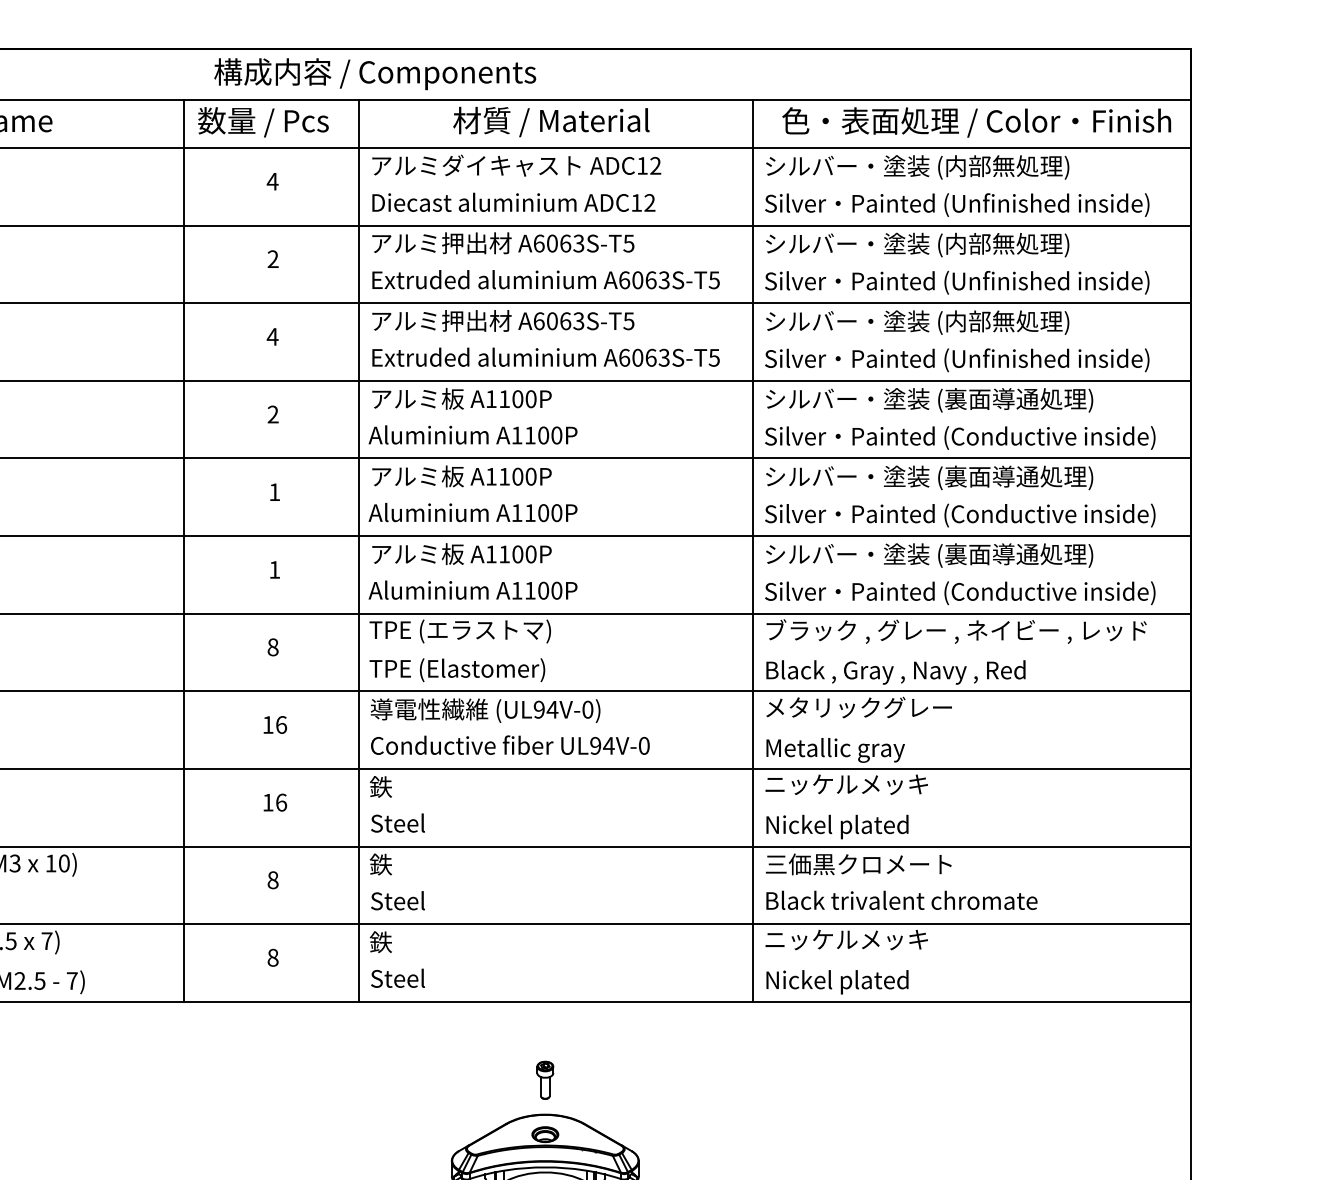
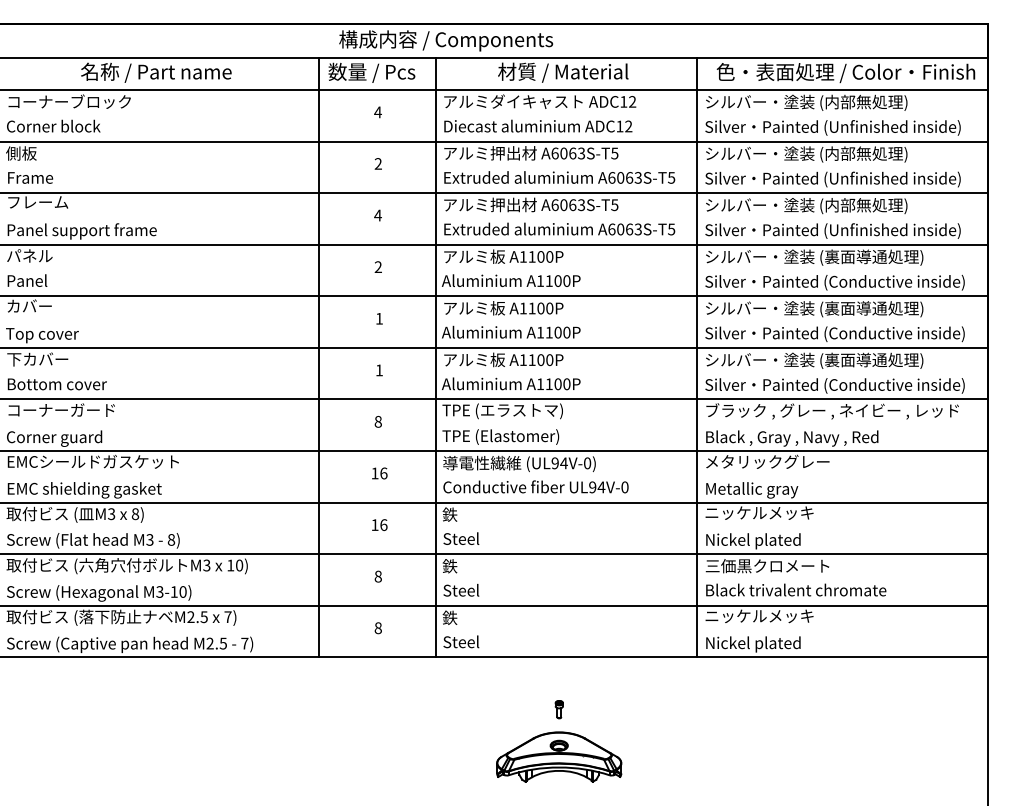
part: (545, 1080) -> (559, 709), size x0.7

